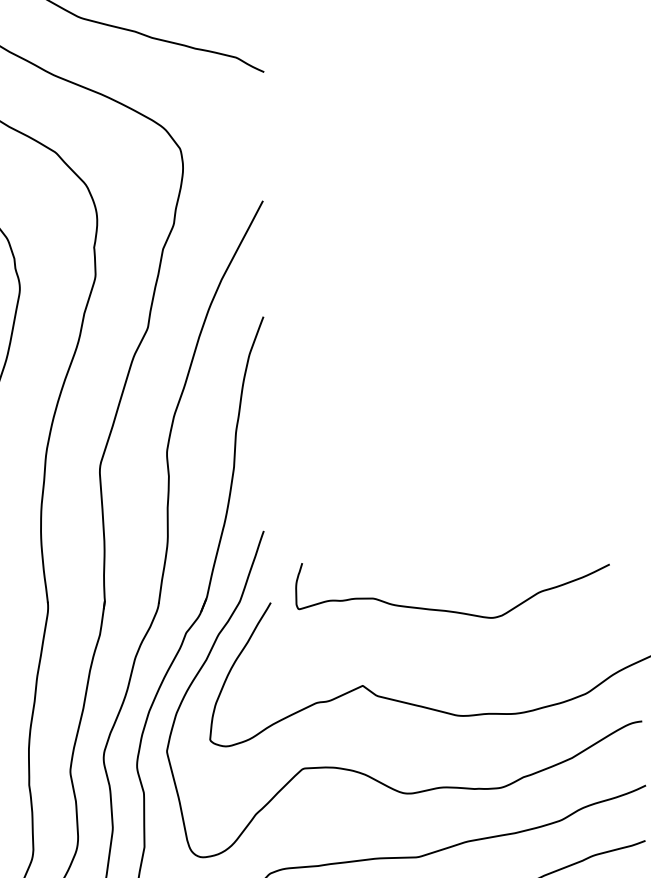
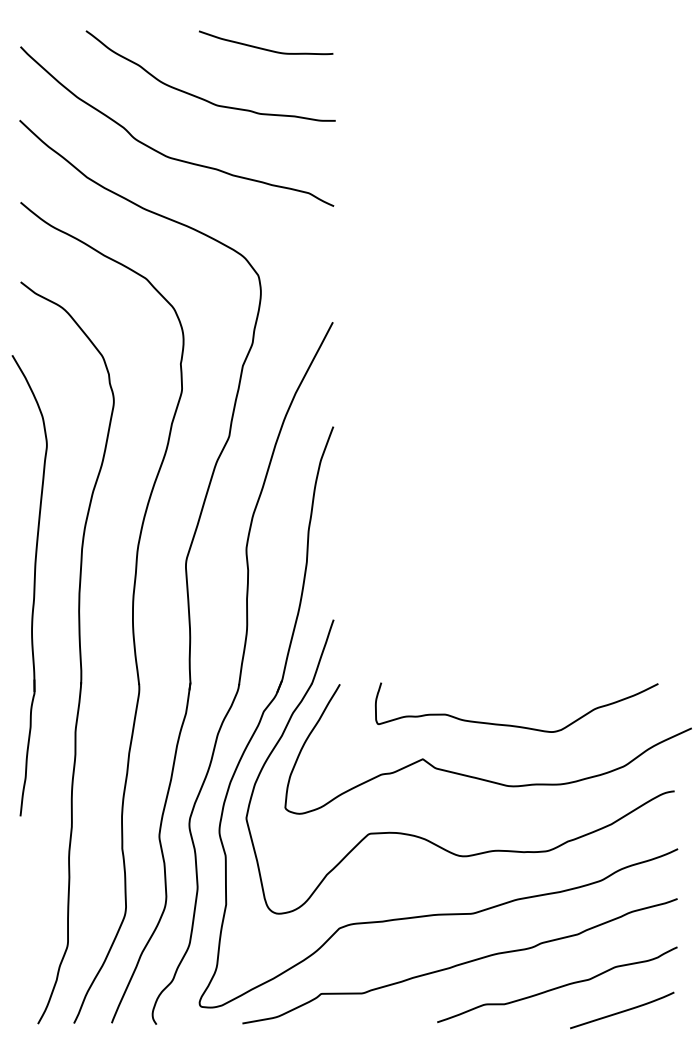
curve: (452, 610) -> (516, 725), moved

